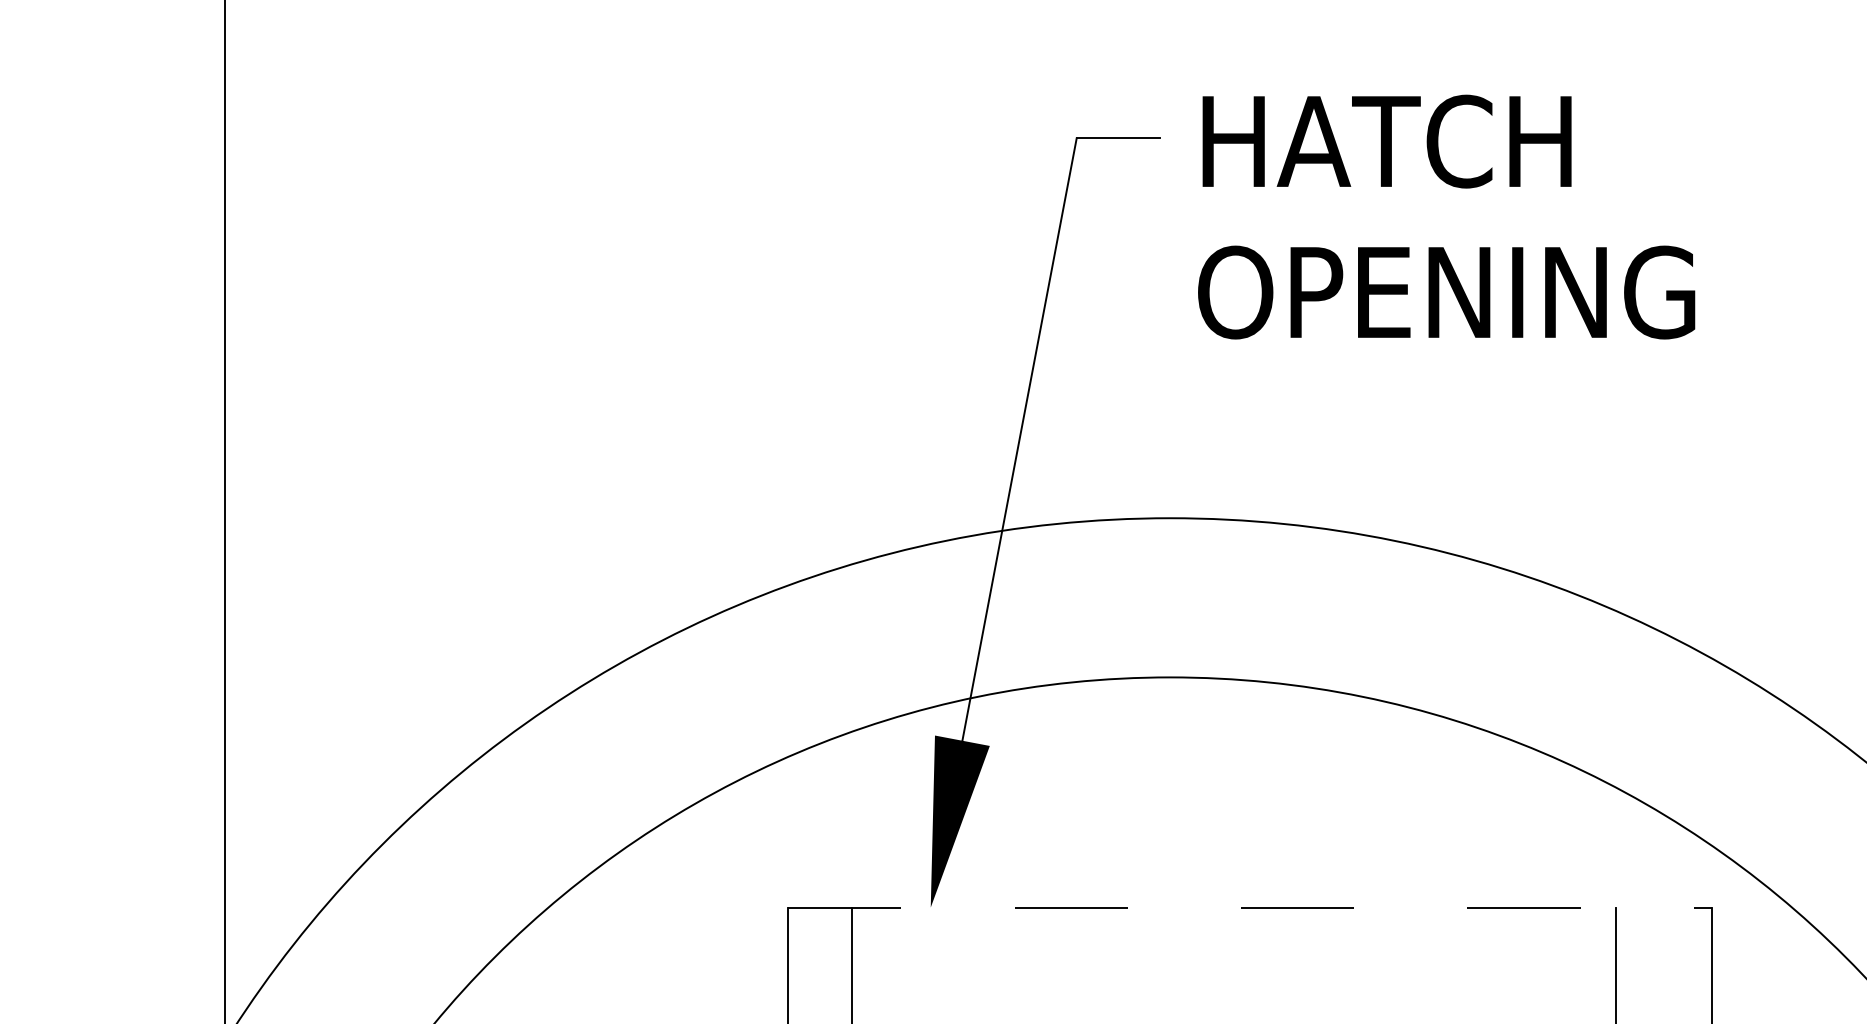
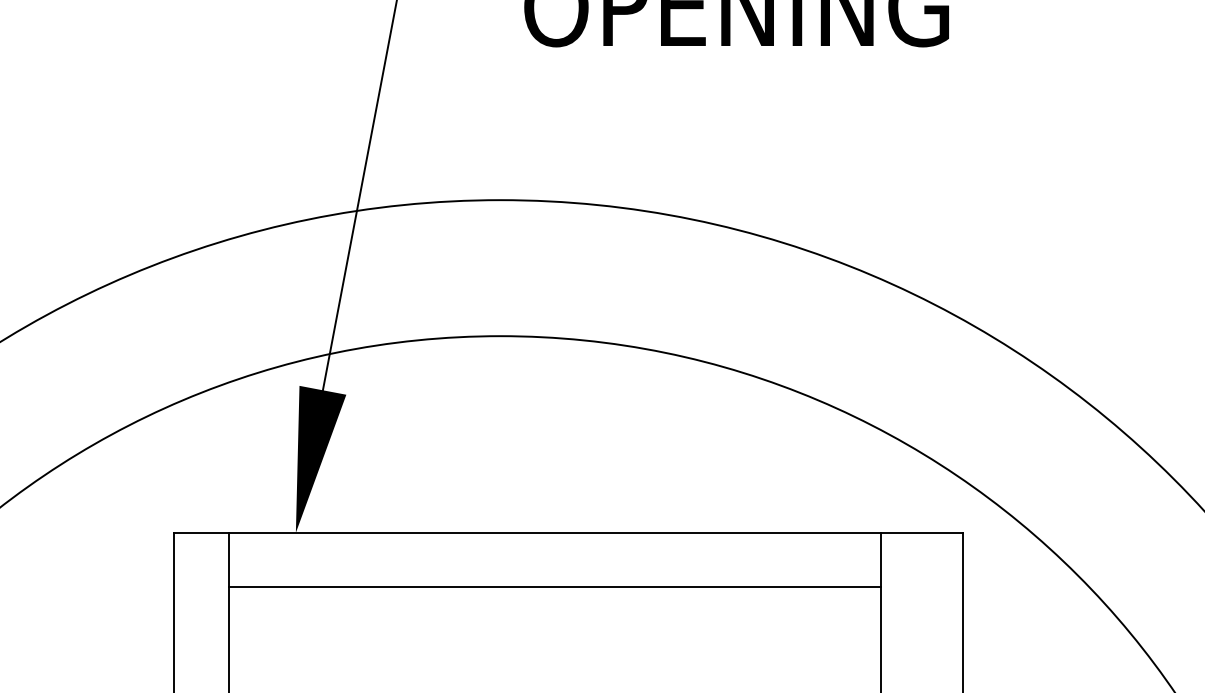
line: (1249, 907) -> (568, 532), dashed -> solid
line: (1233, 971) -> (554, 587), added

